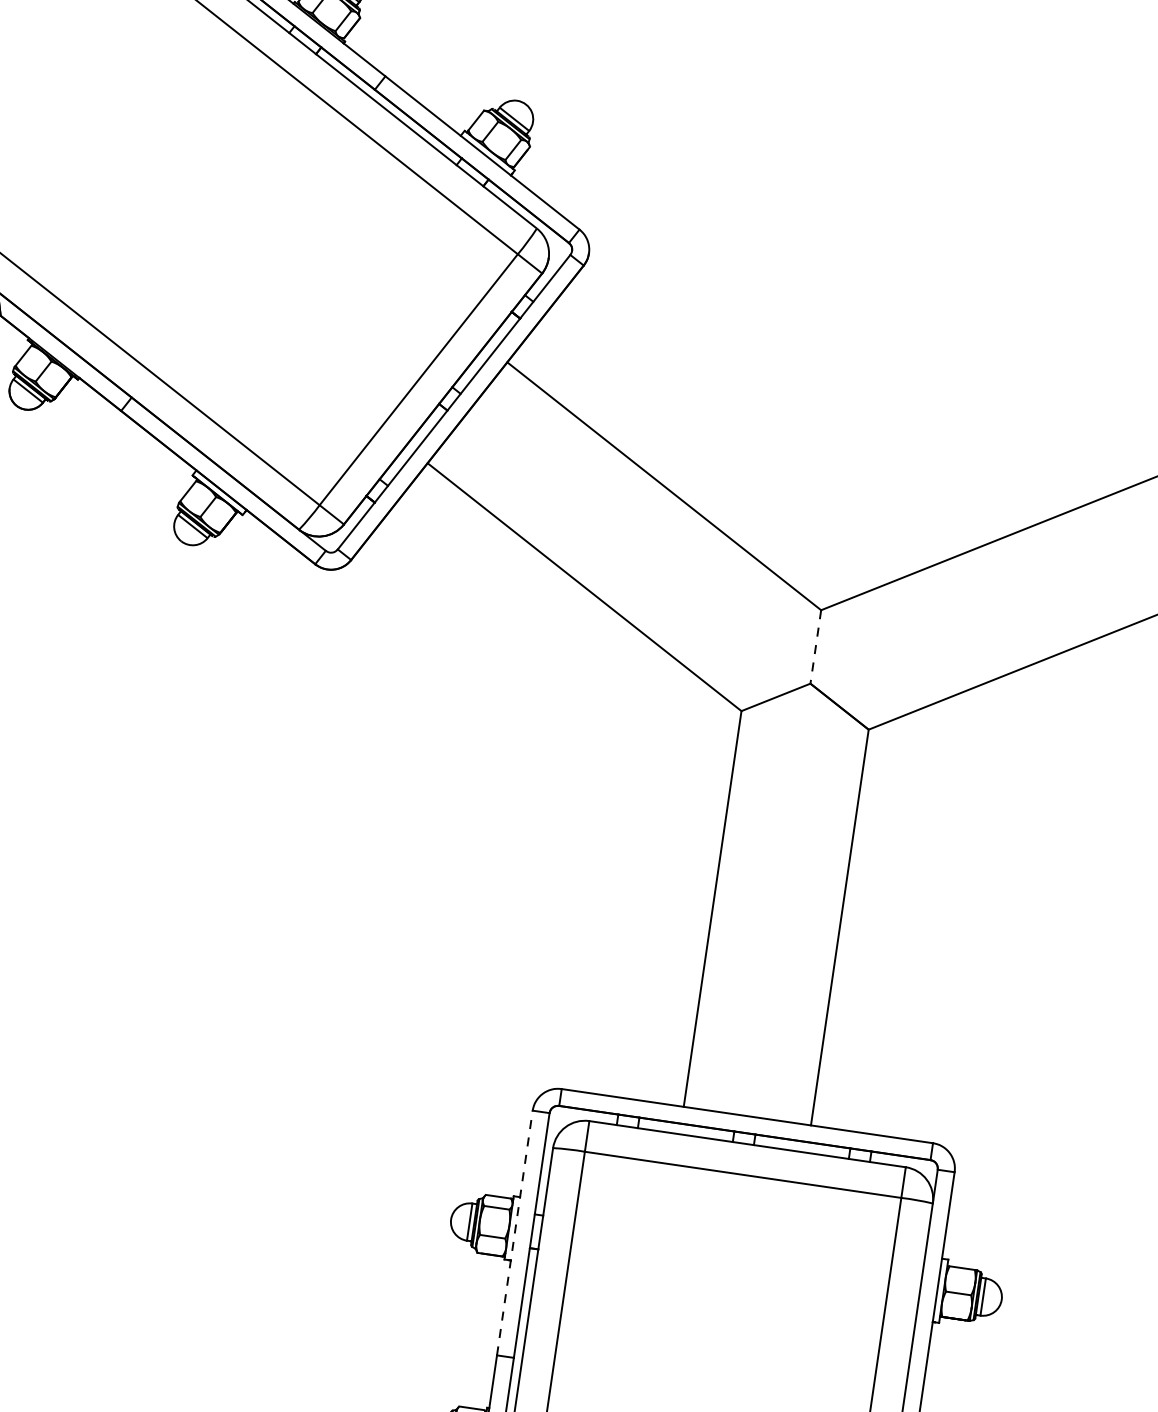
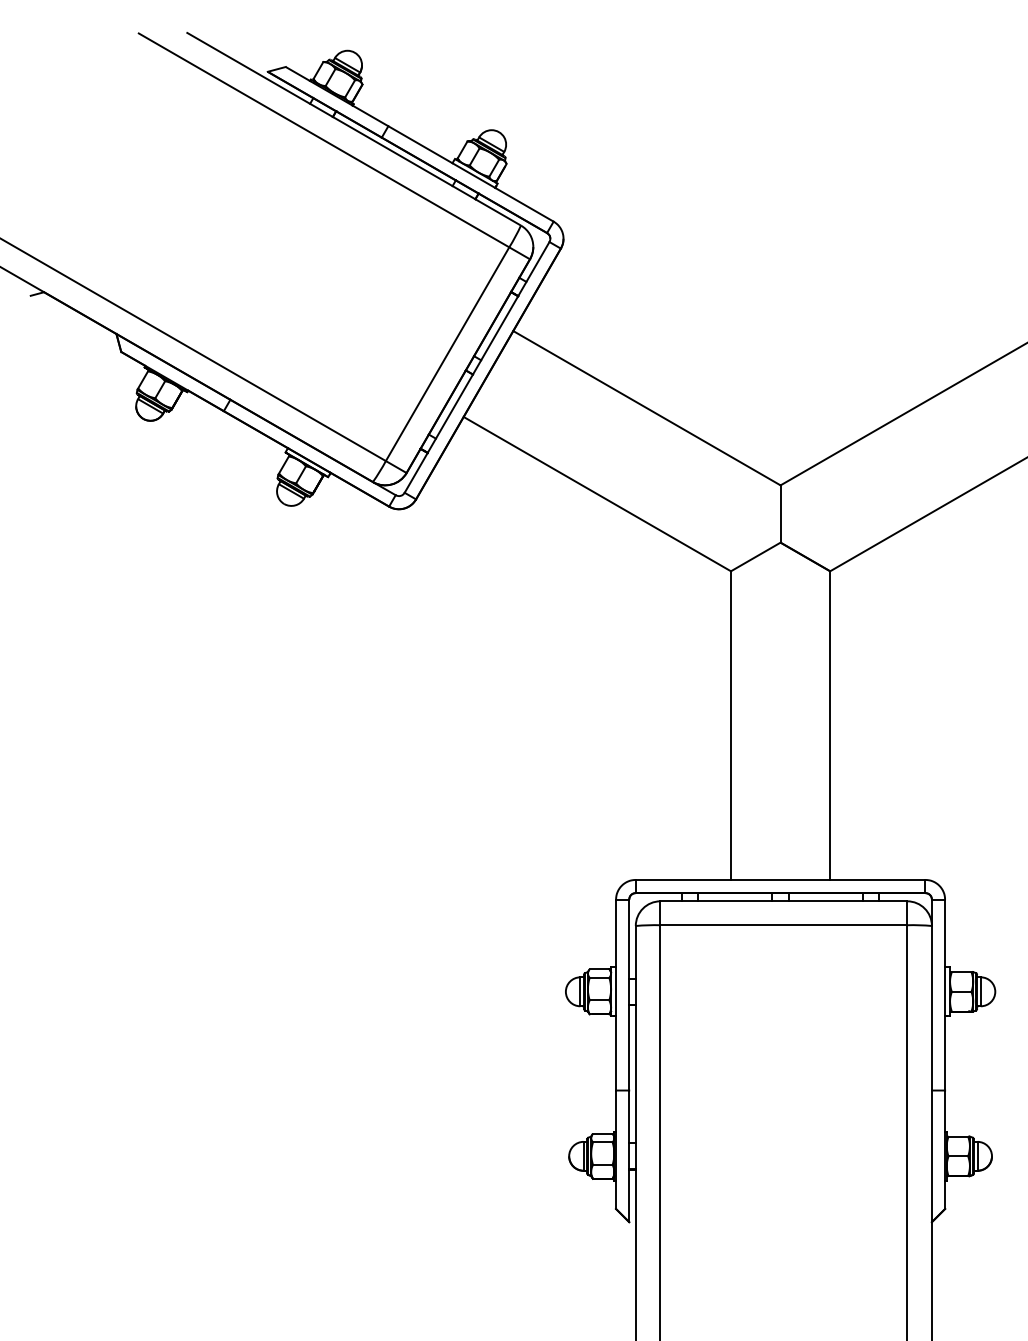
line: (815, 647) -> (780, 514), dashed -> solid
line: (515, 1232) -> (616, 994), dashed -> solid

